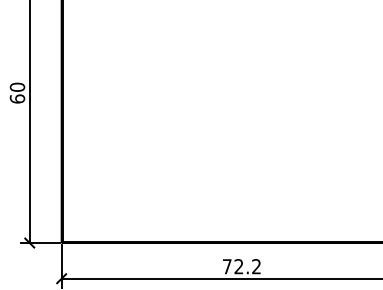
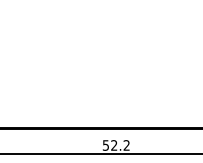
text: (226, 266) -> (105, 145), 72.2 -> 52.2

